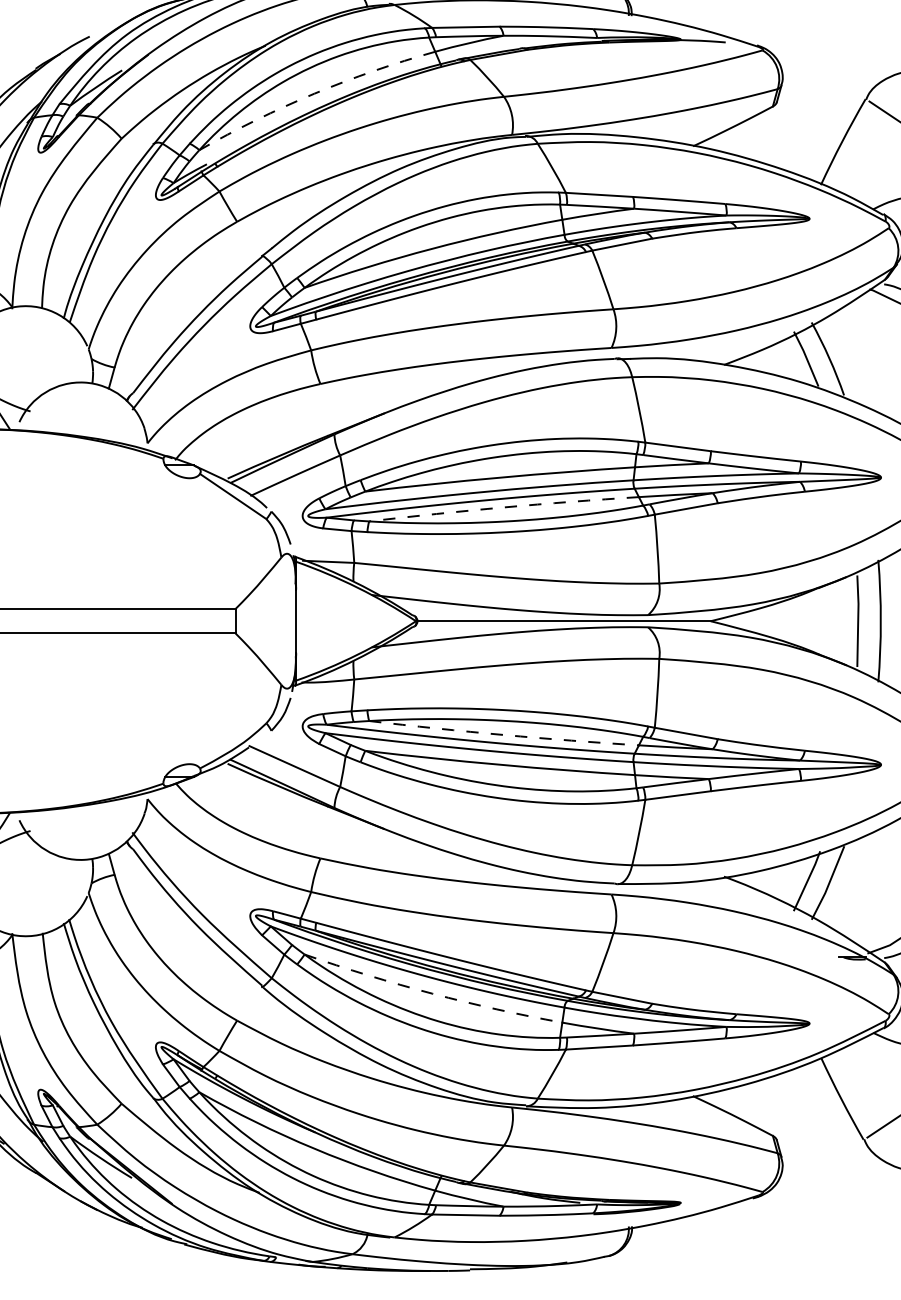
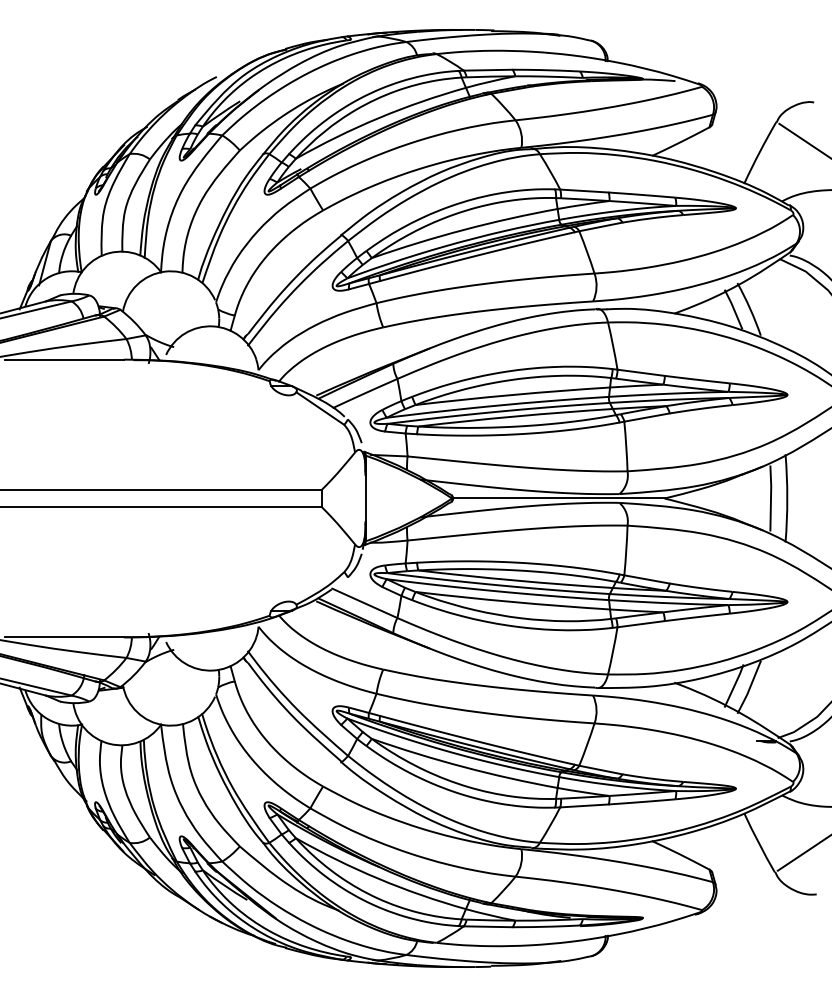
arc: (313, 94) -> (378, 118), dashed -> solid
arc: (503, 507) -> (515, 416), dashed -> solid
arc: (503, 734) -> (515, 580), dashed -> solid
arc: (431, 994) -> (463, 767), dashed -> solid

